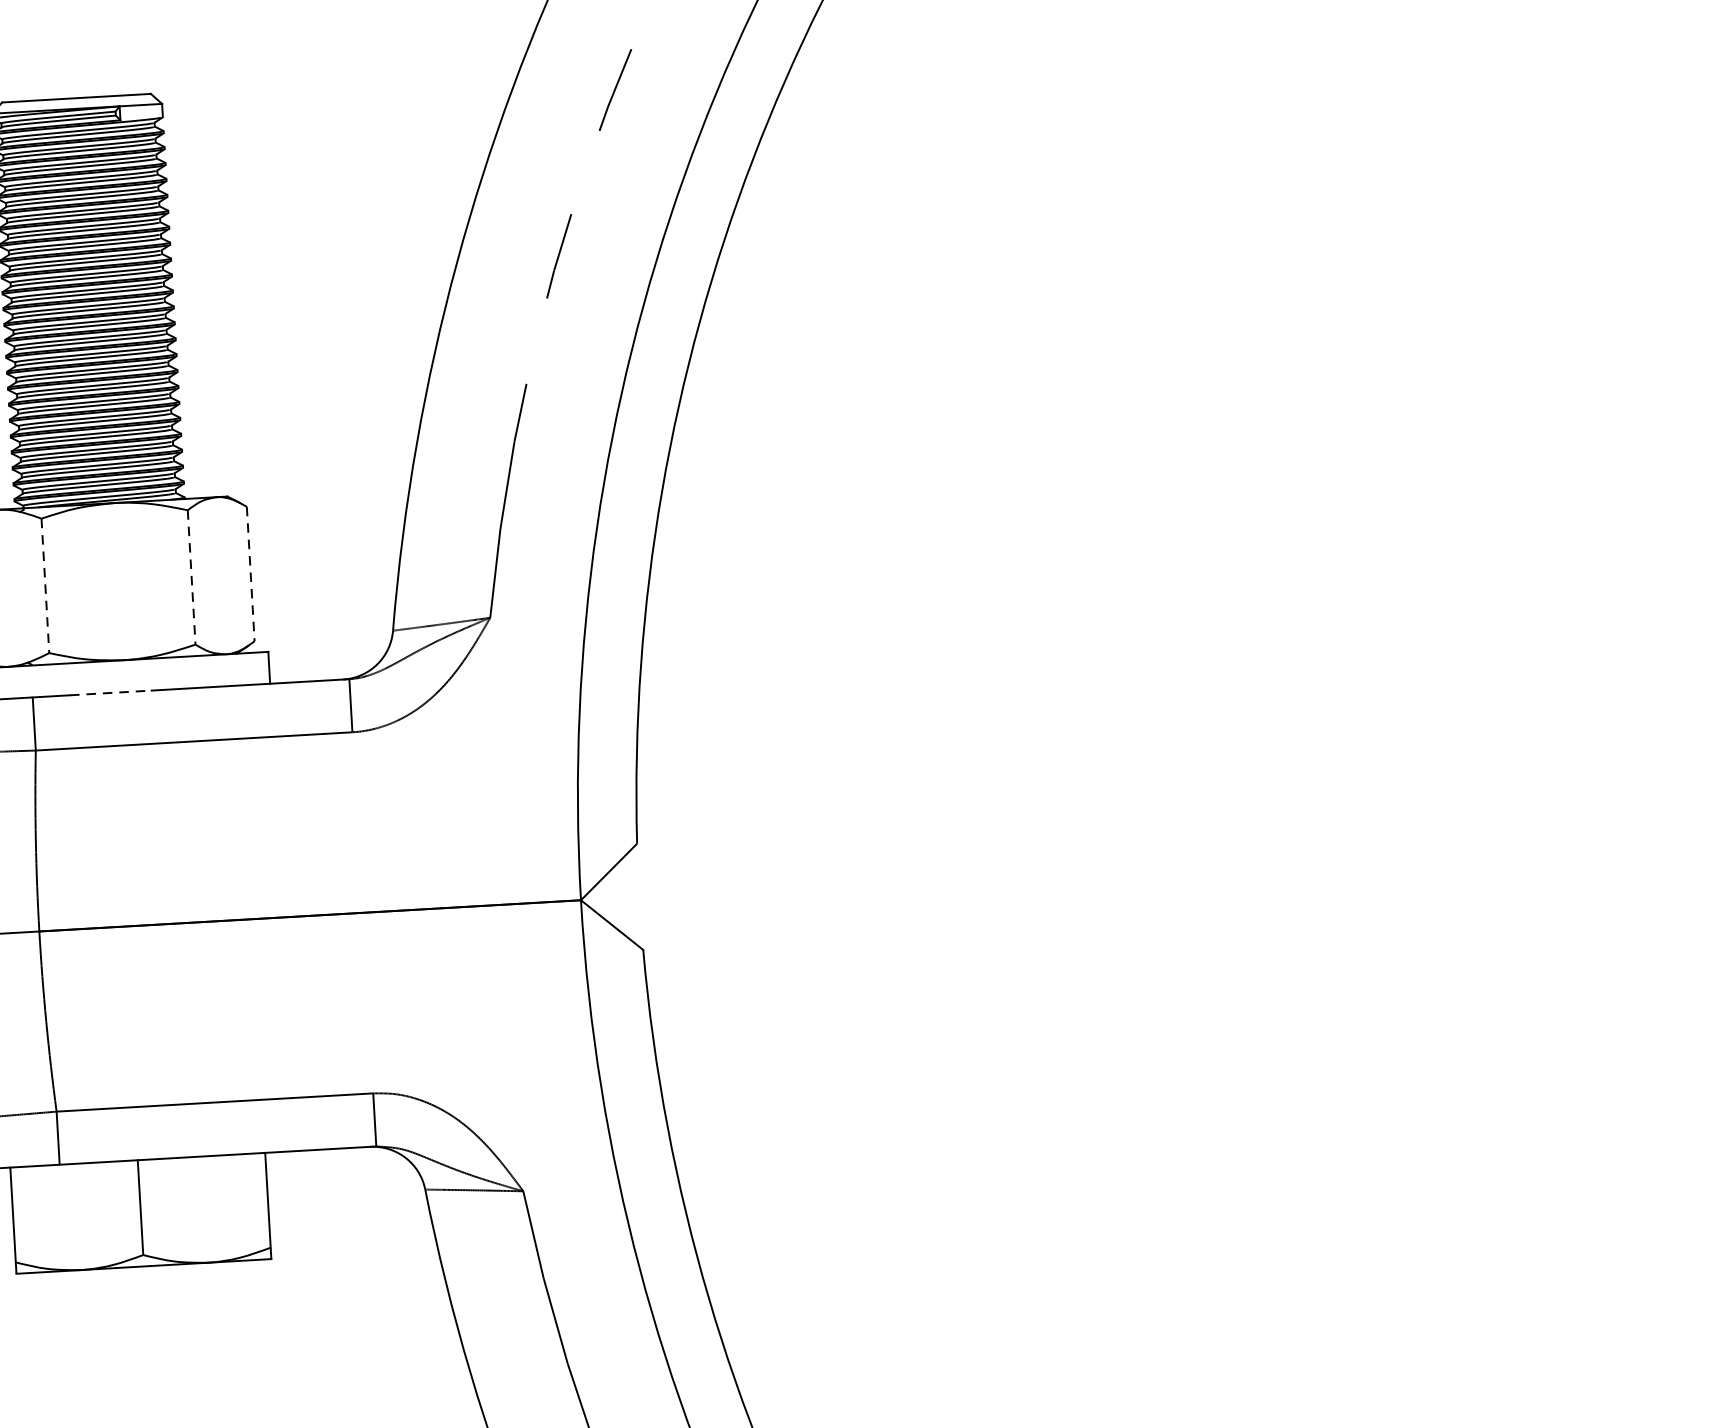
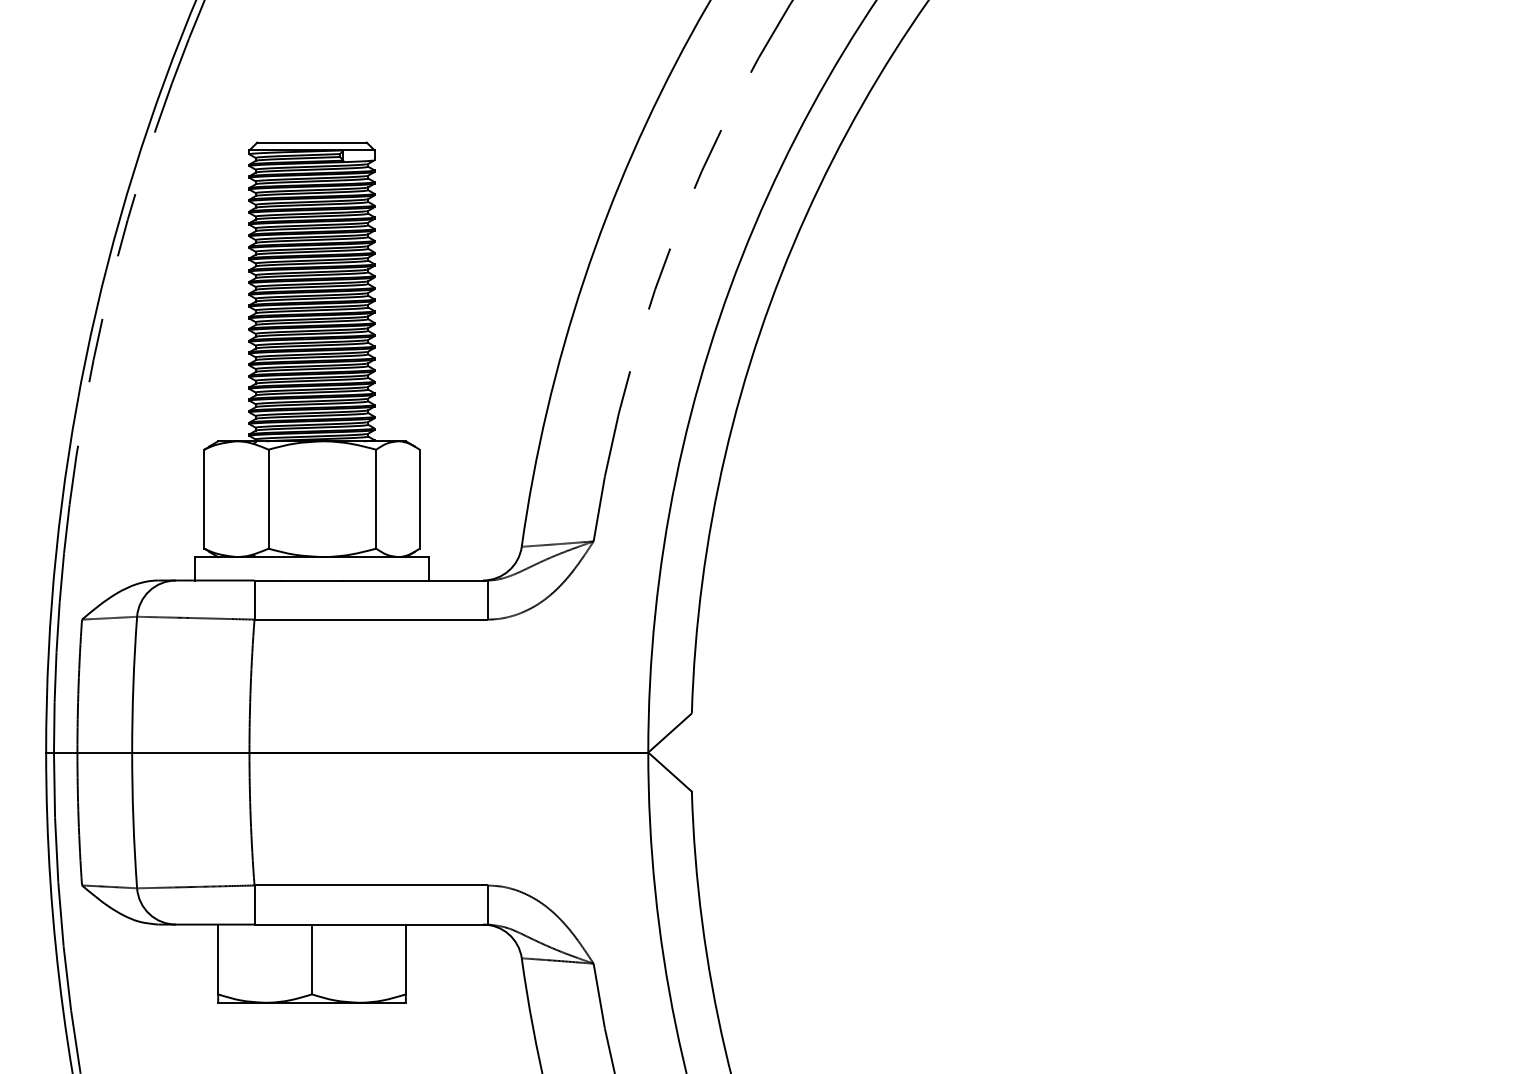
line: (250, 574) -> (419, 499), dashed -> solid
line: (192, 577) -> (376, 499), dashed -> solid
line: (45, 586) -> (268, 499), dashed -> solid
line: (111, 692) -> (312, 580), dashed -> solid

